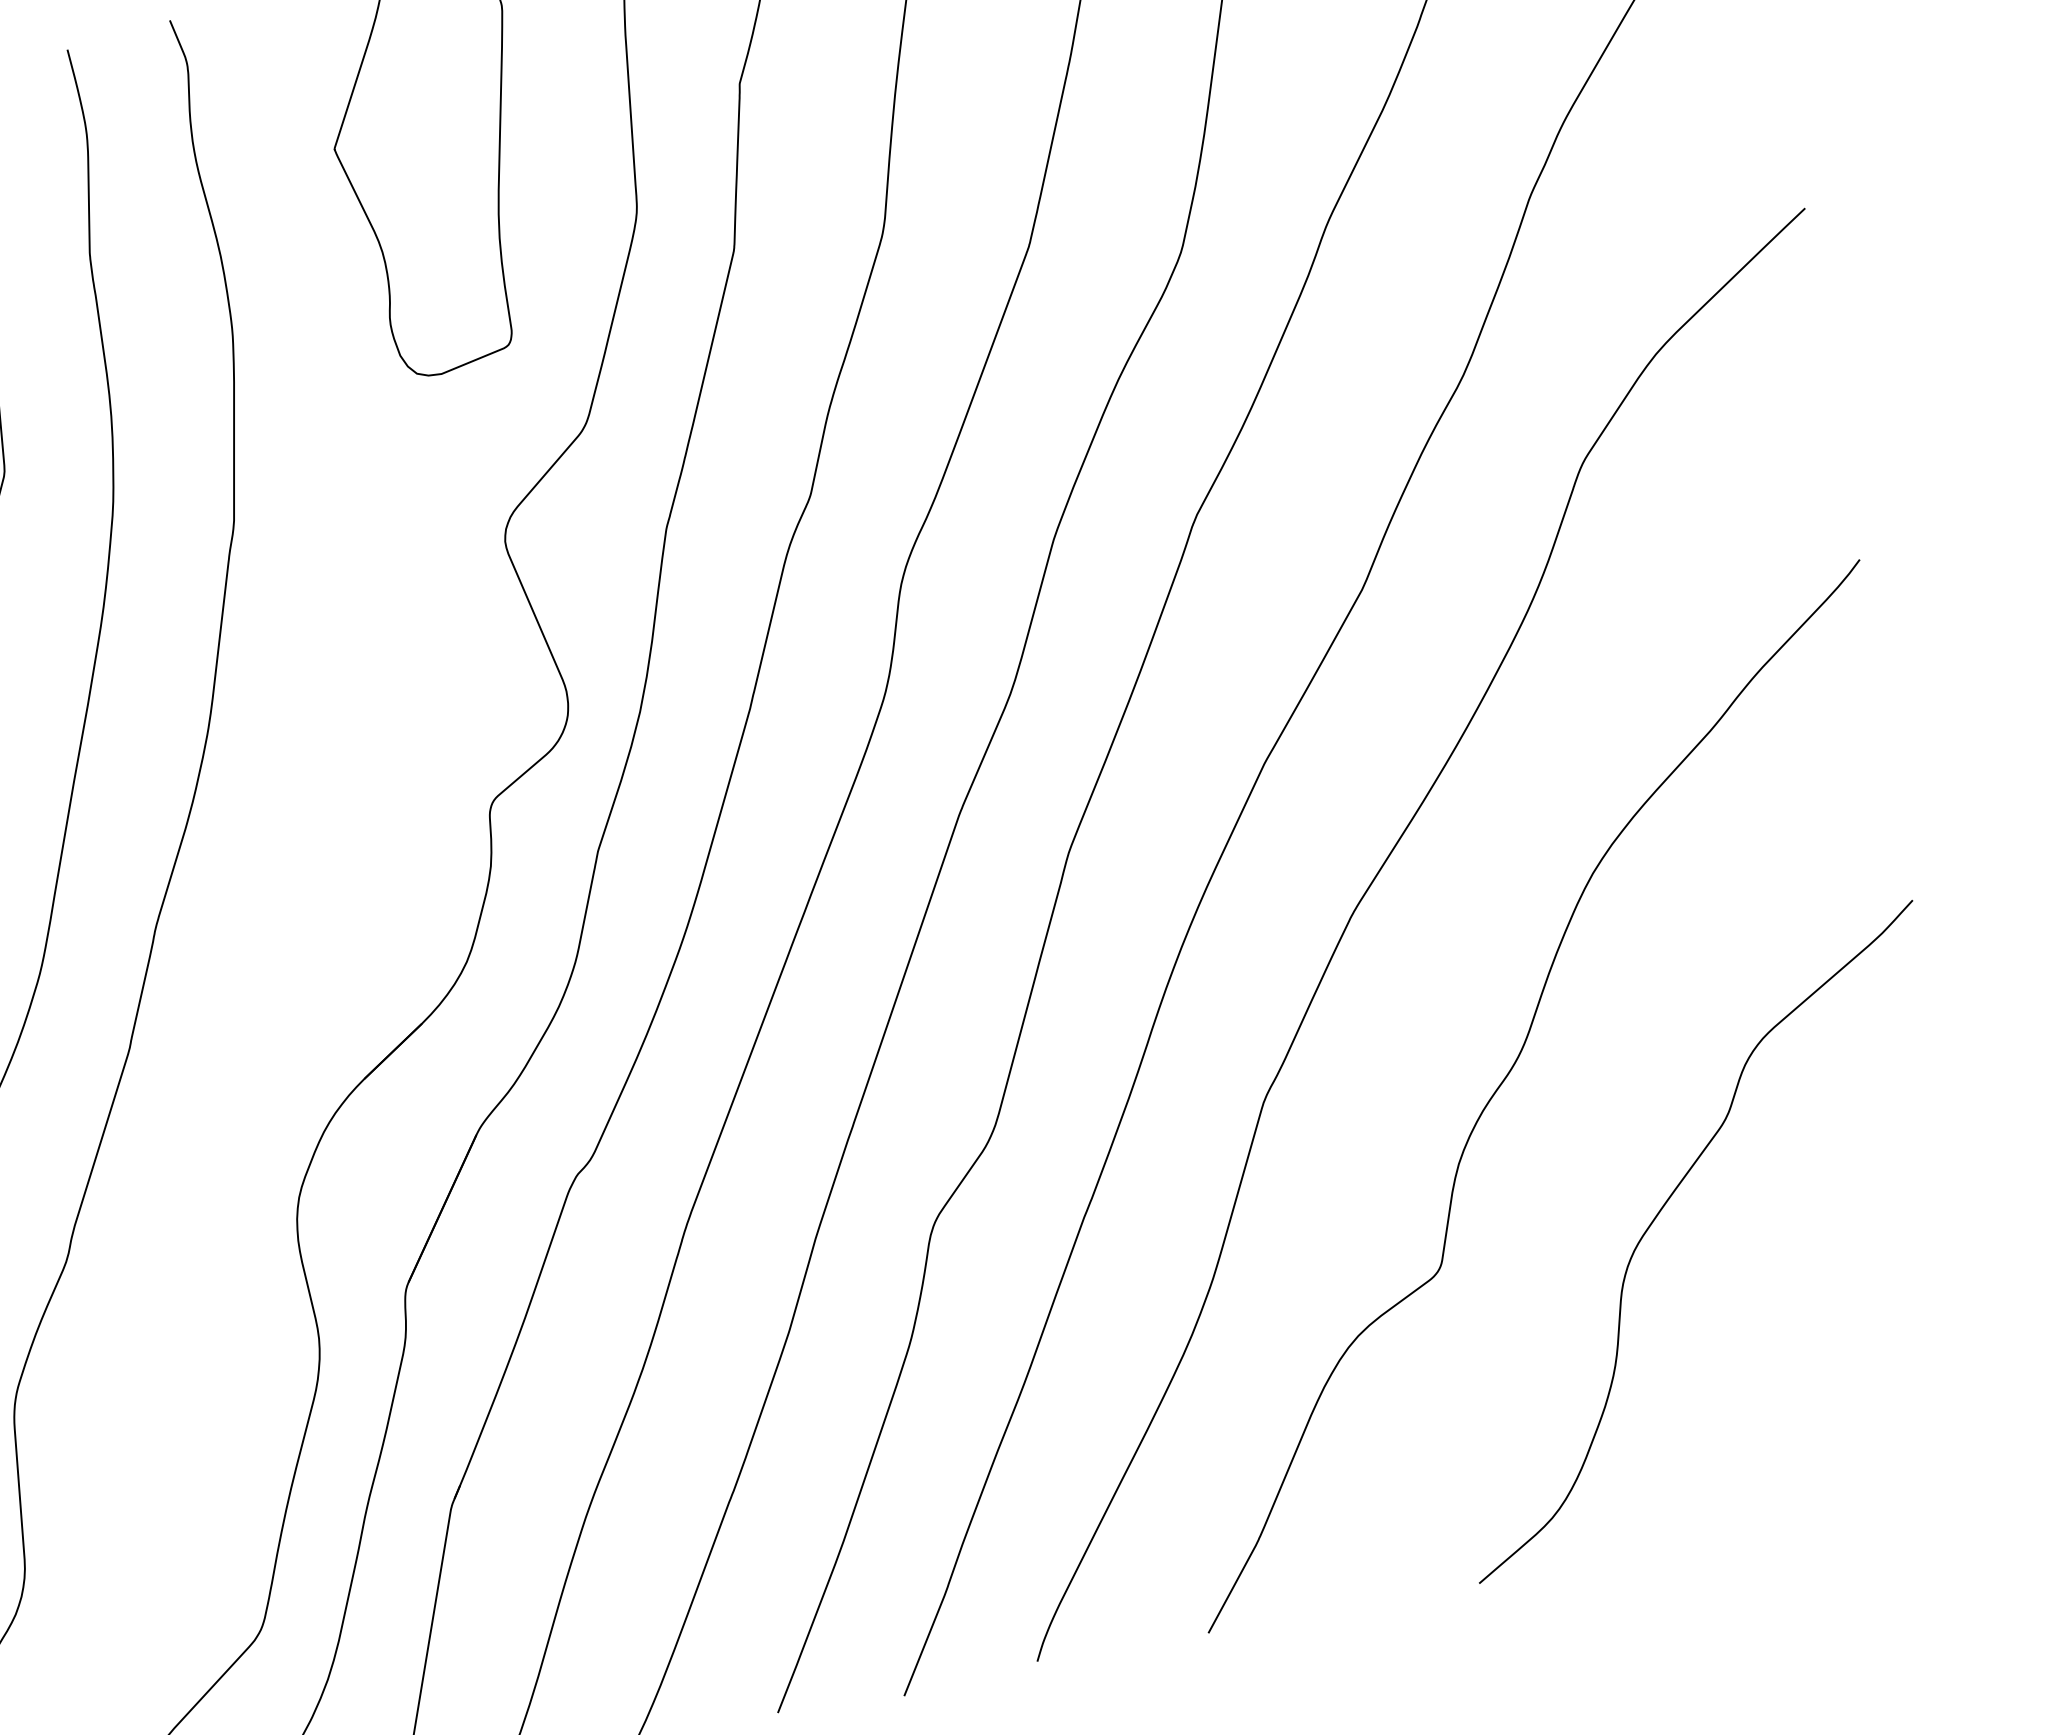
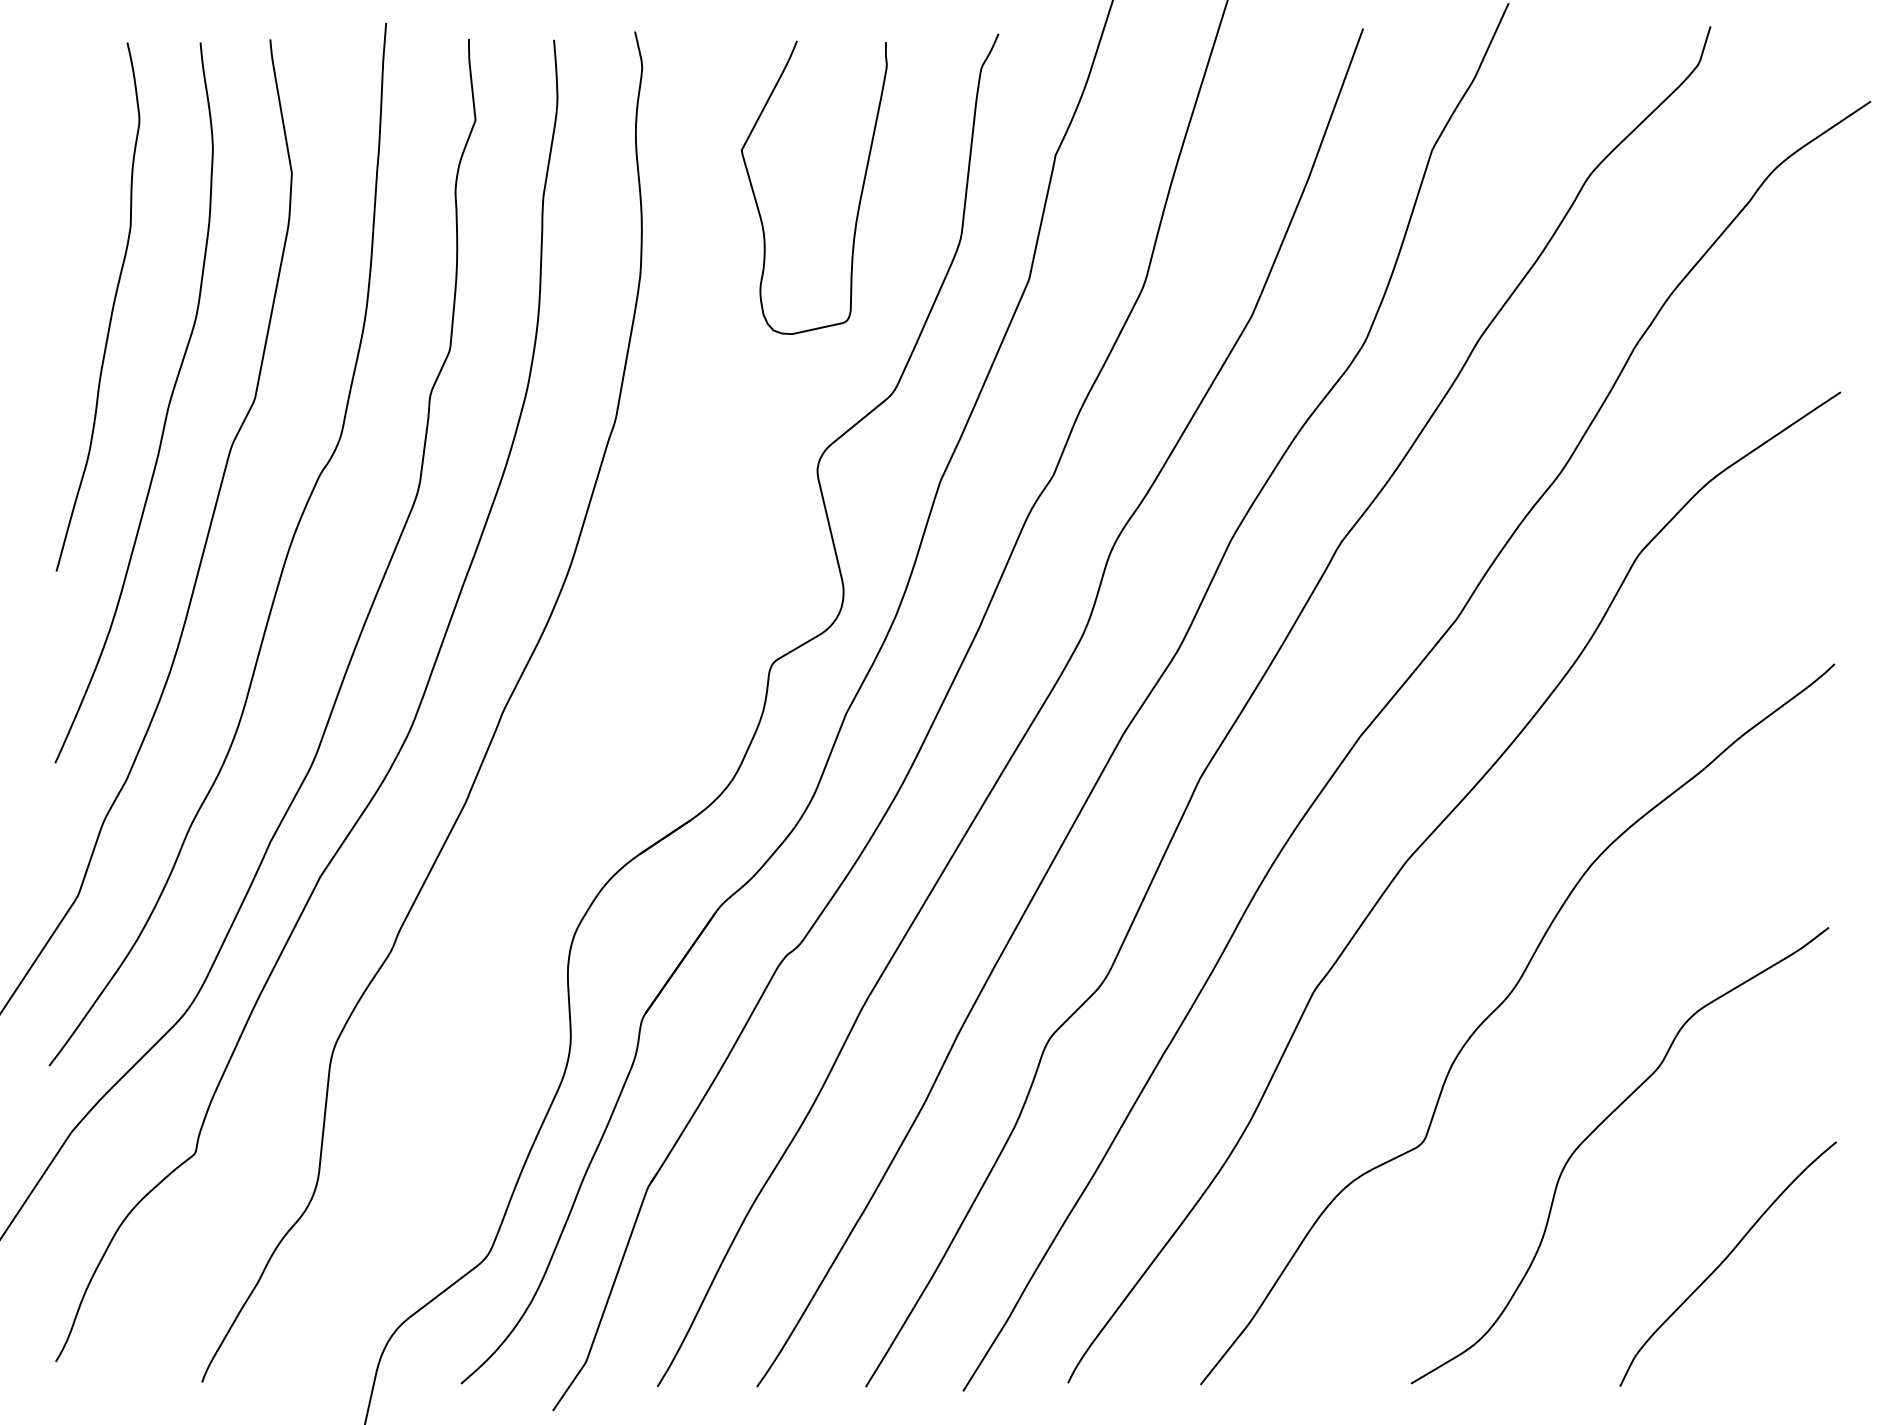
curve: (1855, 1352) -> (1725, 1260), added

